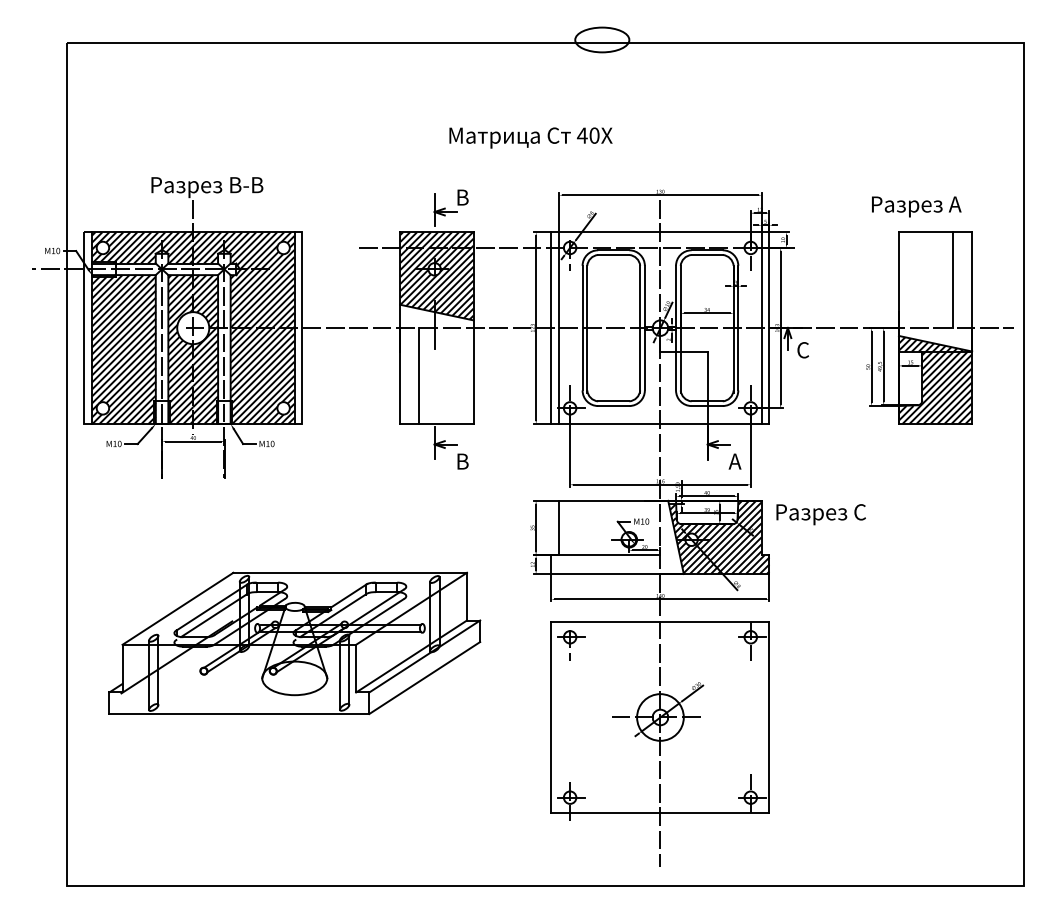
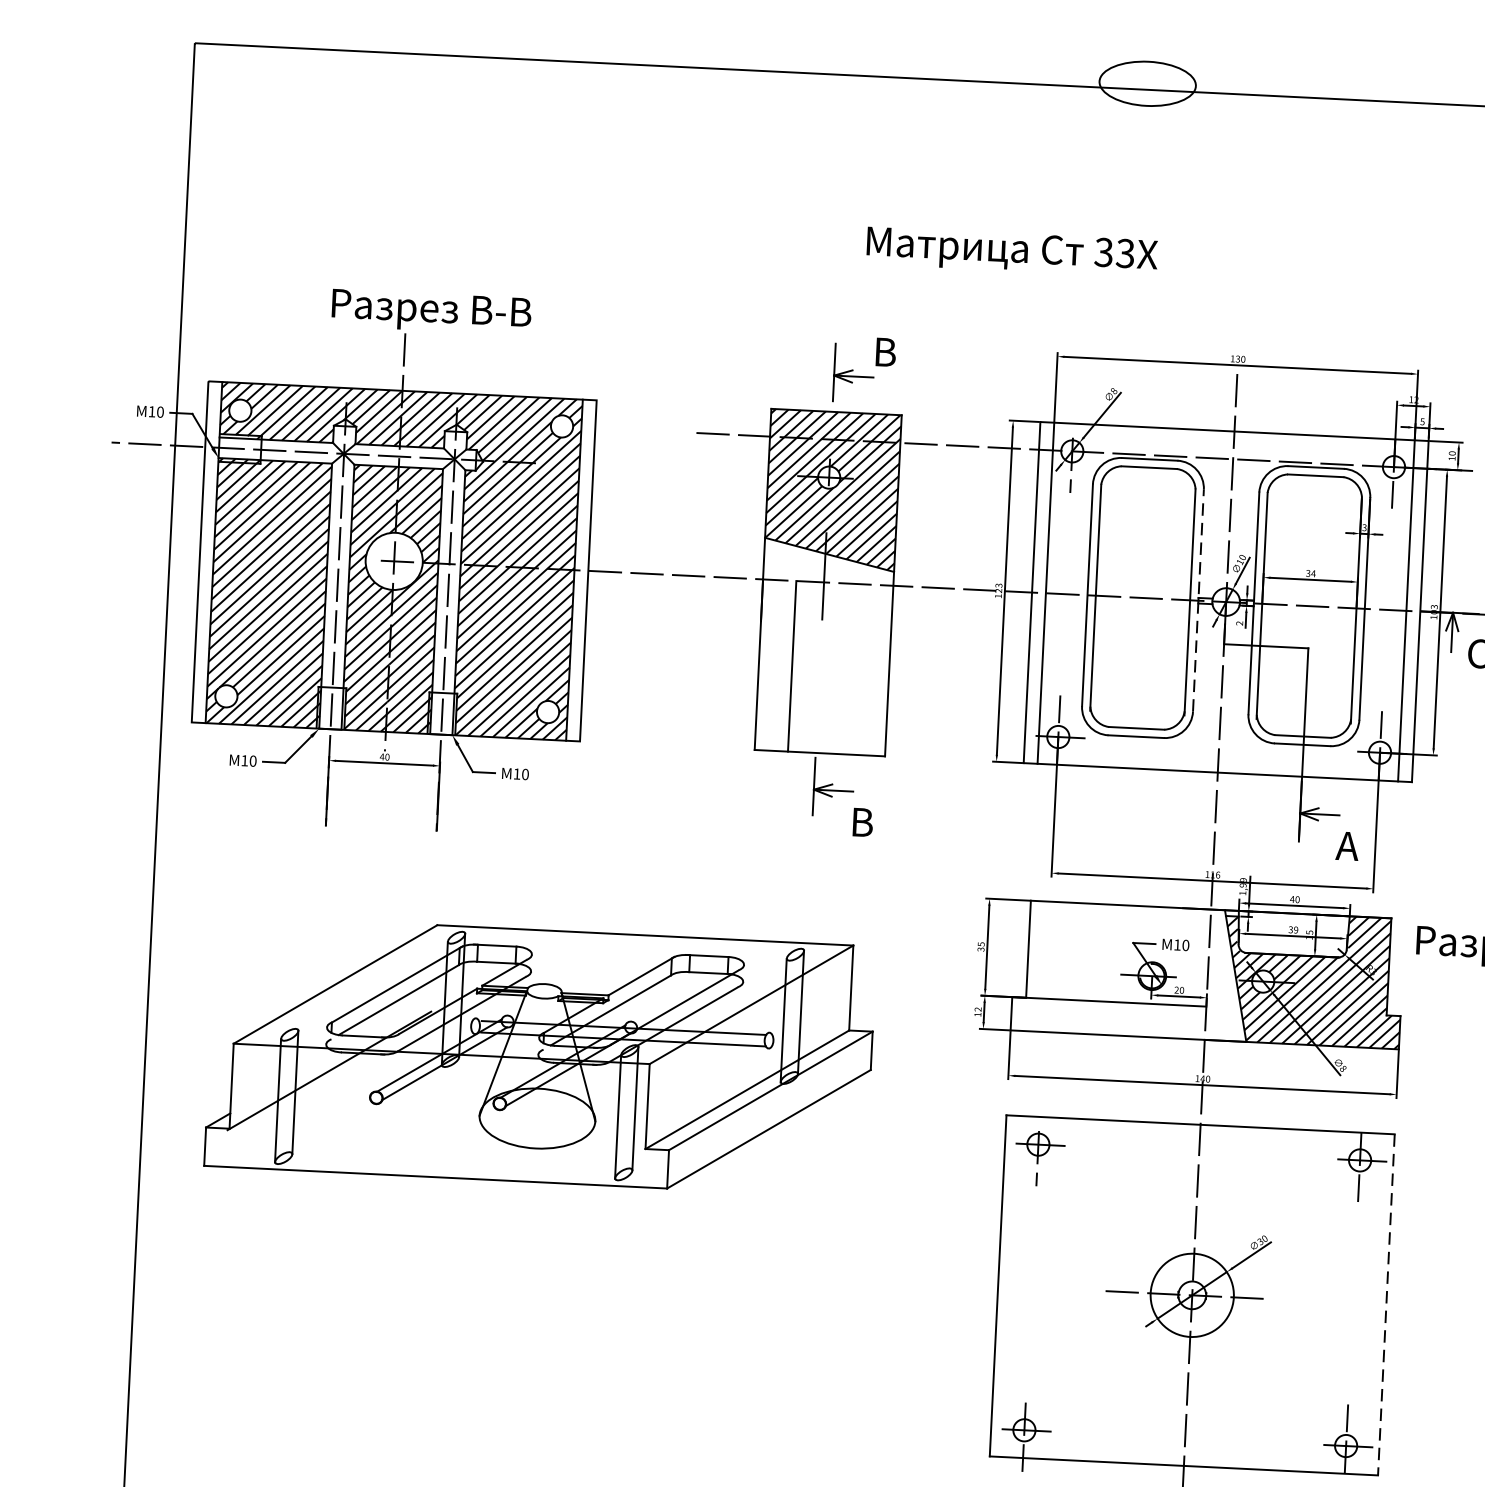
text: (587, 135) -> (1113, 252), 40 -> 33
line: (644, 327) -> (1197, 599), solid -> dashed
part: (294, 642) -> (540, 1054), moved
line: (769, 717) -> (1386, 1304), solid -> dashed

